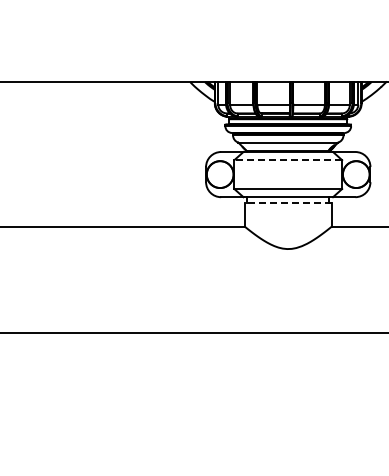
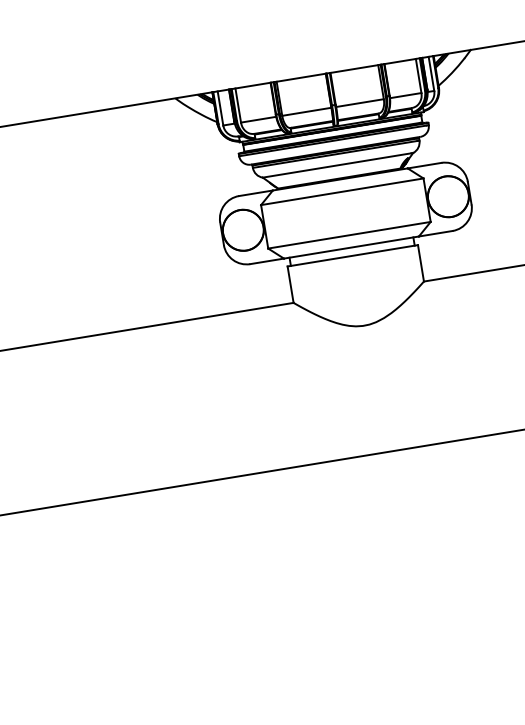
line: (288, 160) -> (342, 192), dashed -> solid
line: (287, 202) -> (351, 255), dashed -> solid

